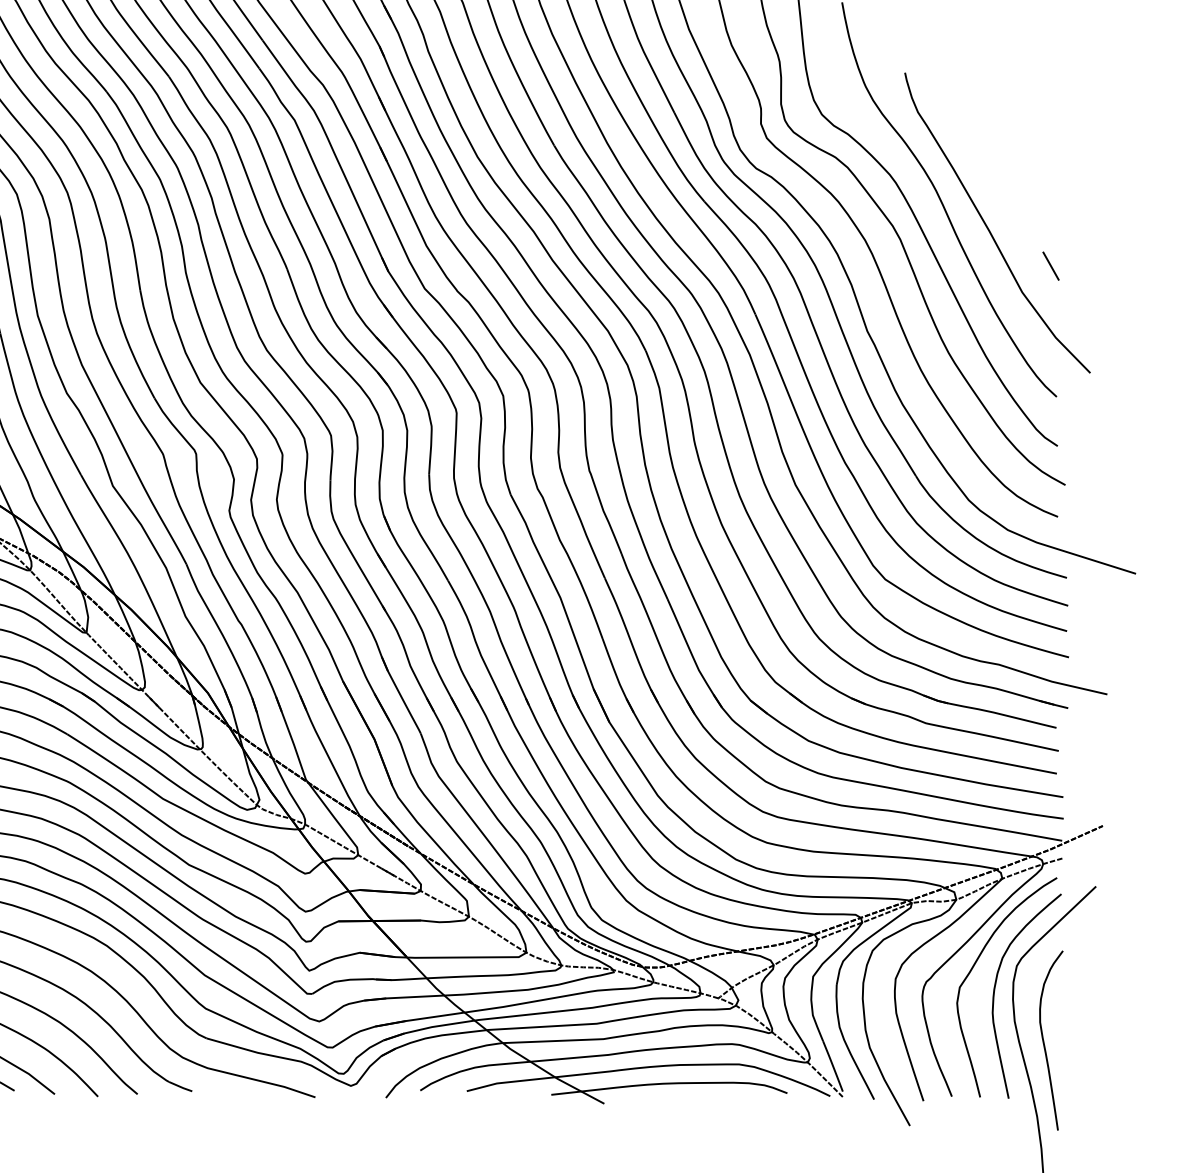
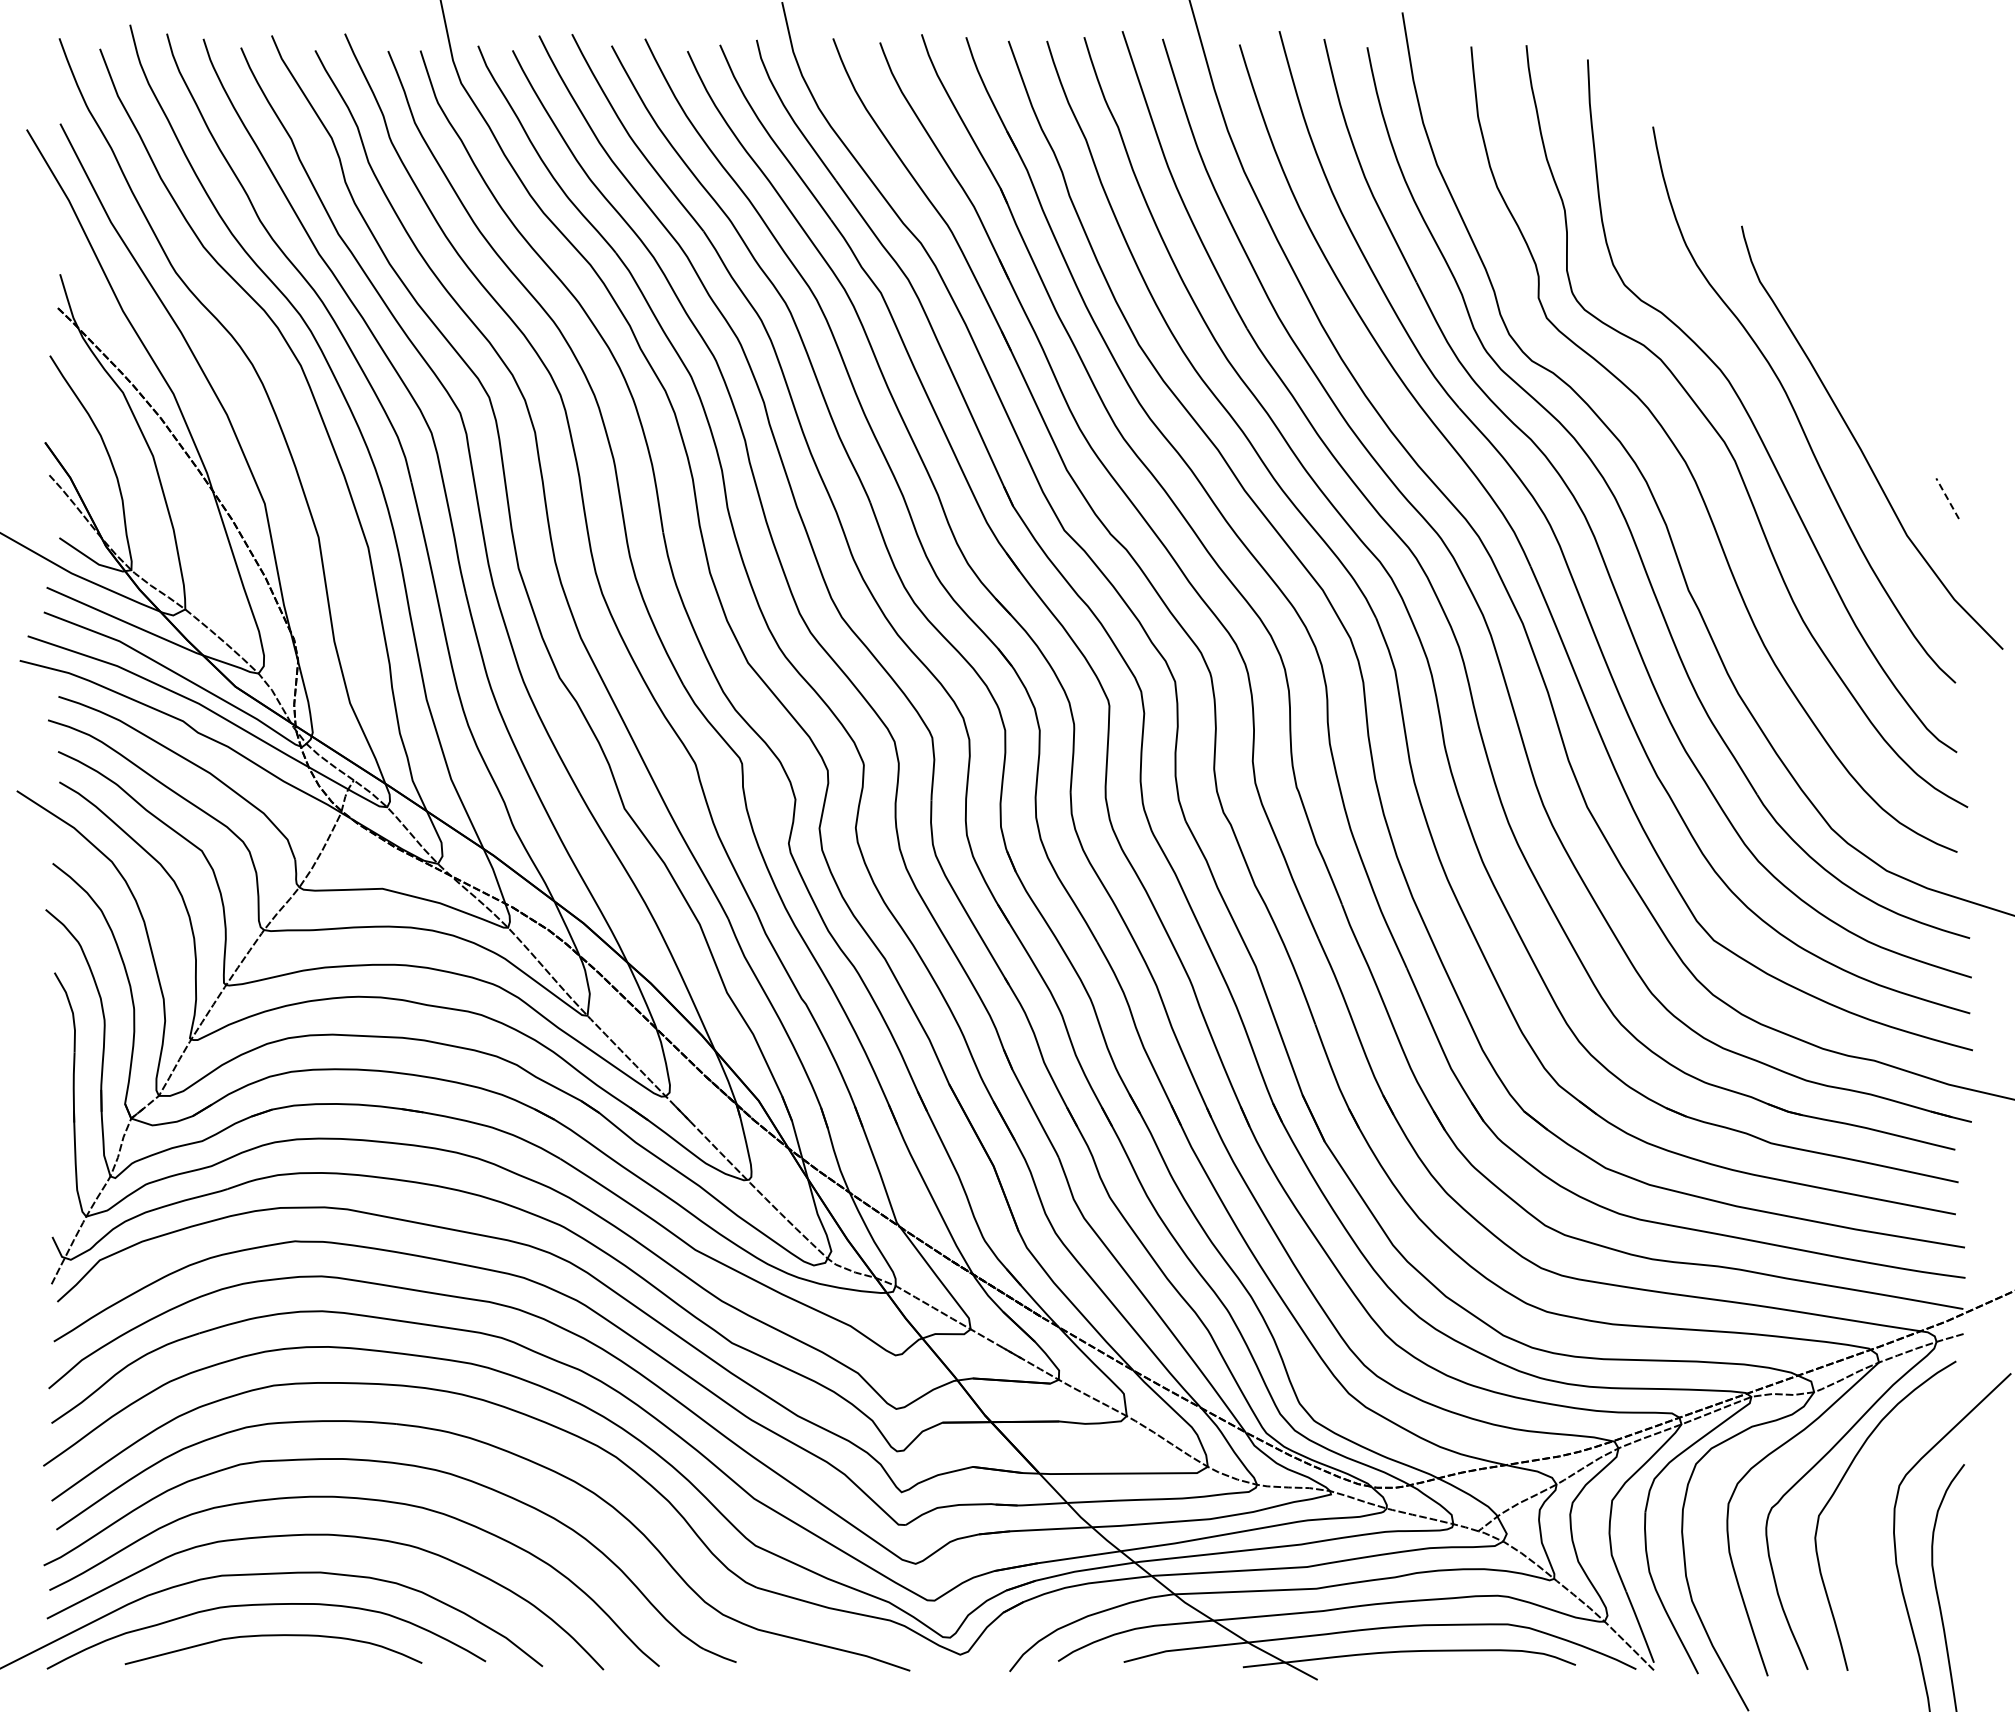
line: (1050, 266) -> (1947, 498), solid -> dashed
curve: (994, 992) -> (1868, 1522), removed

